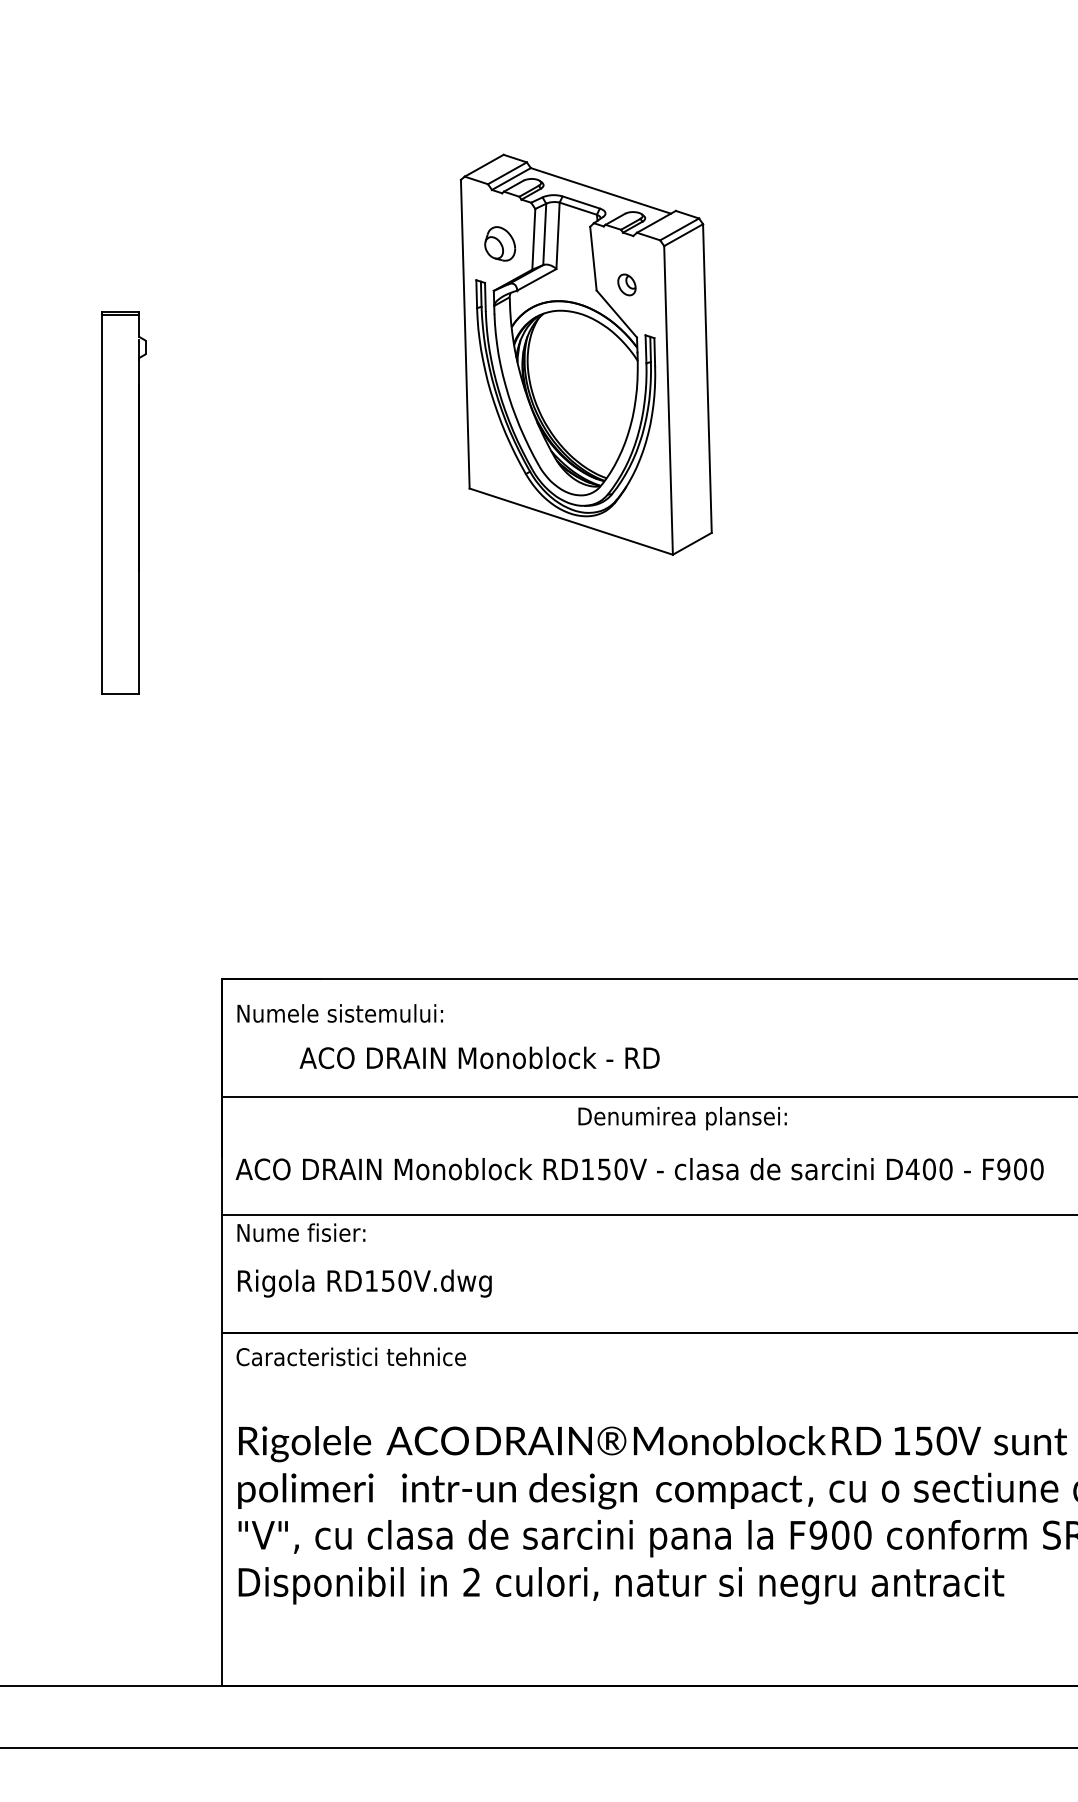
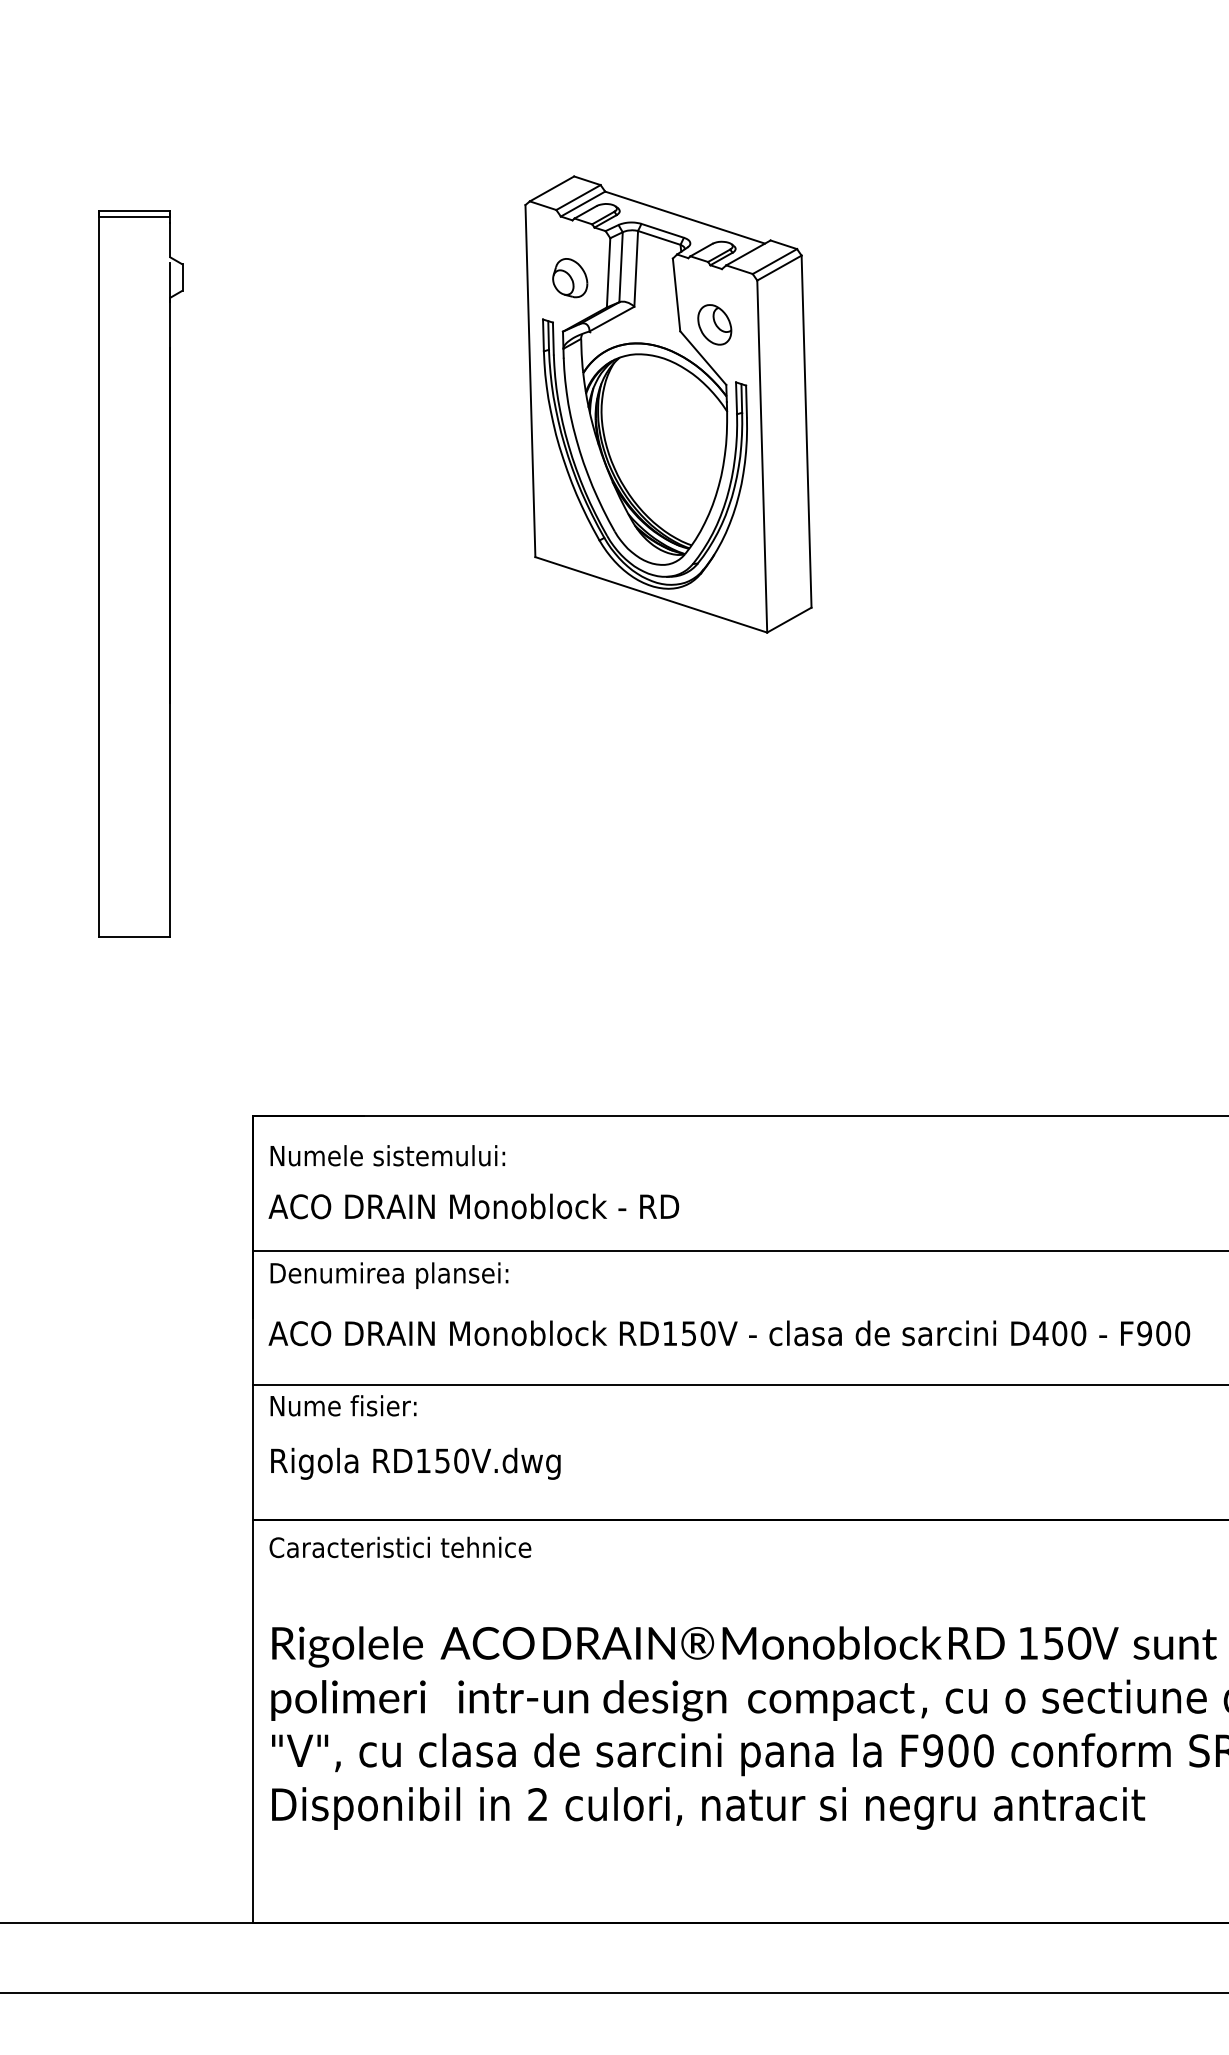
part: (626, 284) -> (714, 324), size x1.67
part: (123, 503) -> (140, 574), size x1.67
text: (479, 1057) -> (473, 1205), moved
text: (682, 1118) -> (389, 1275), moved

